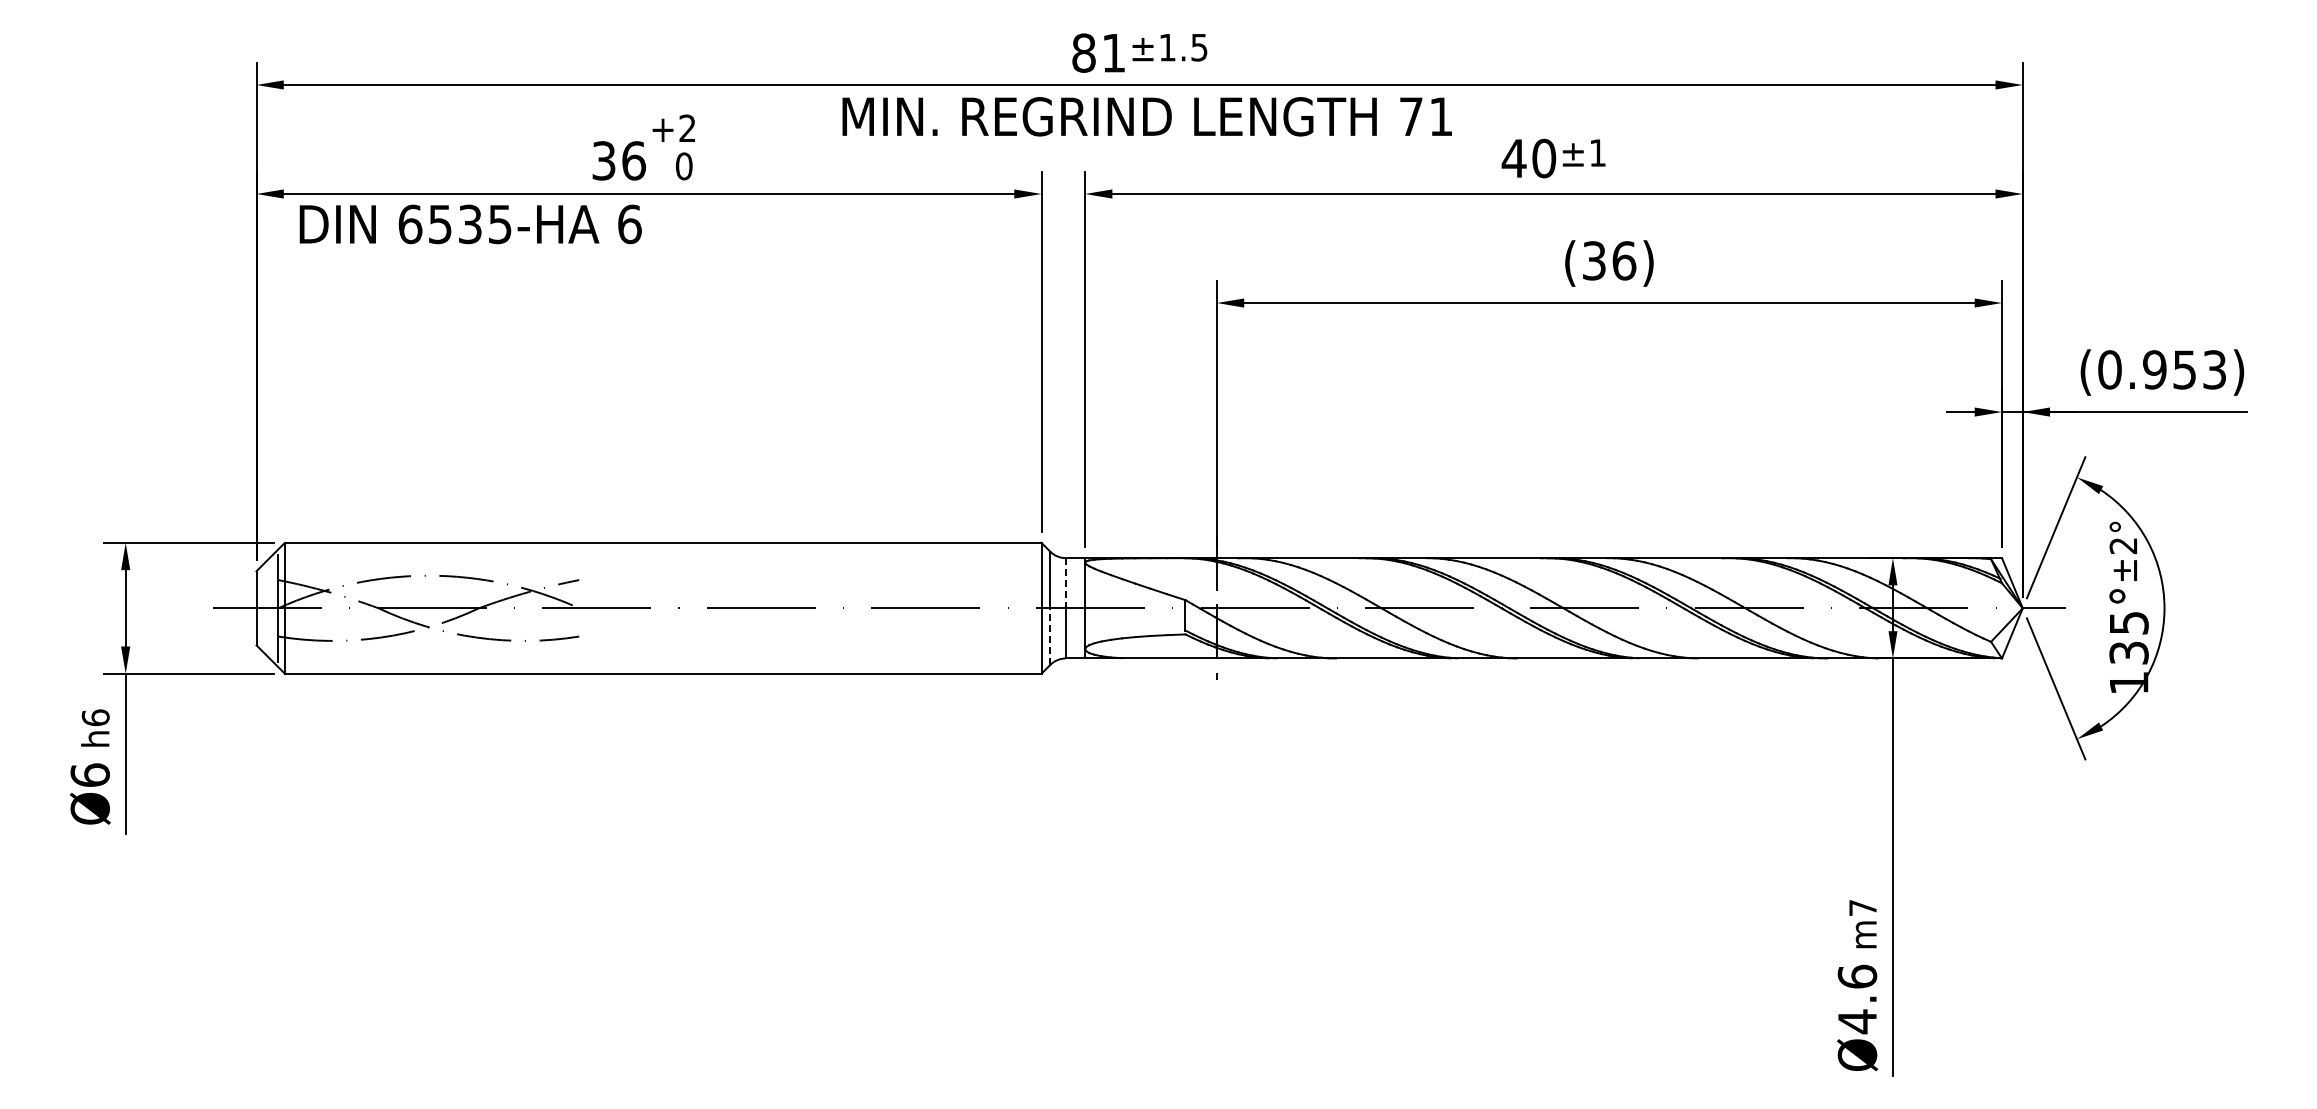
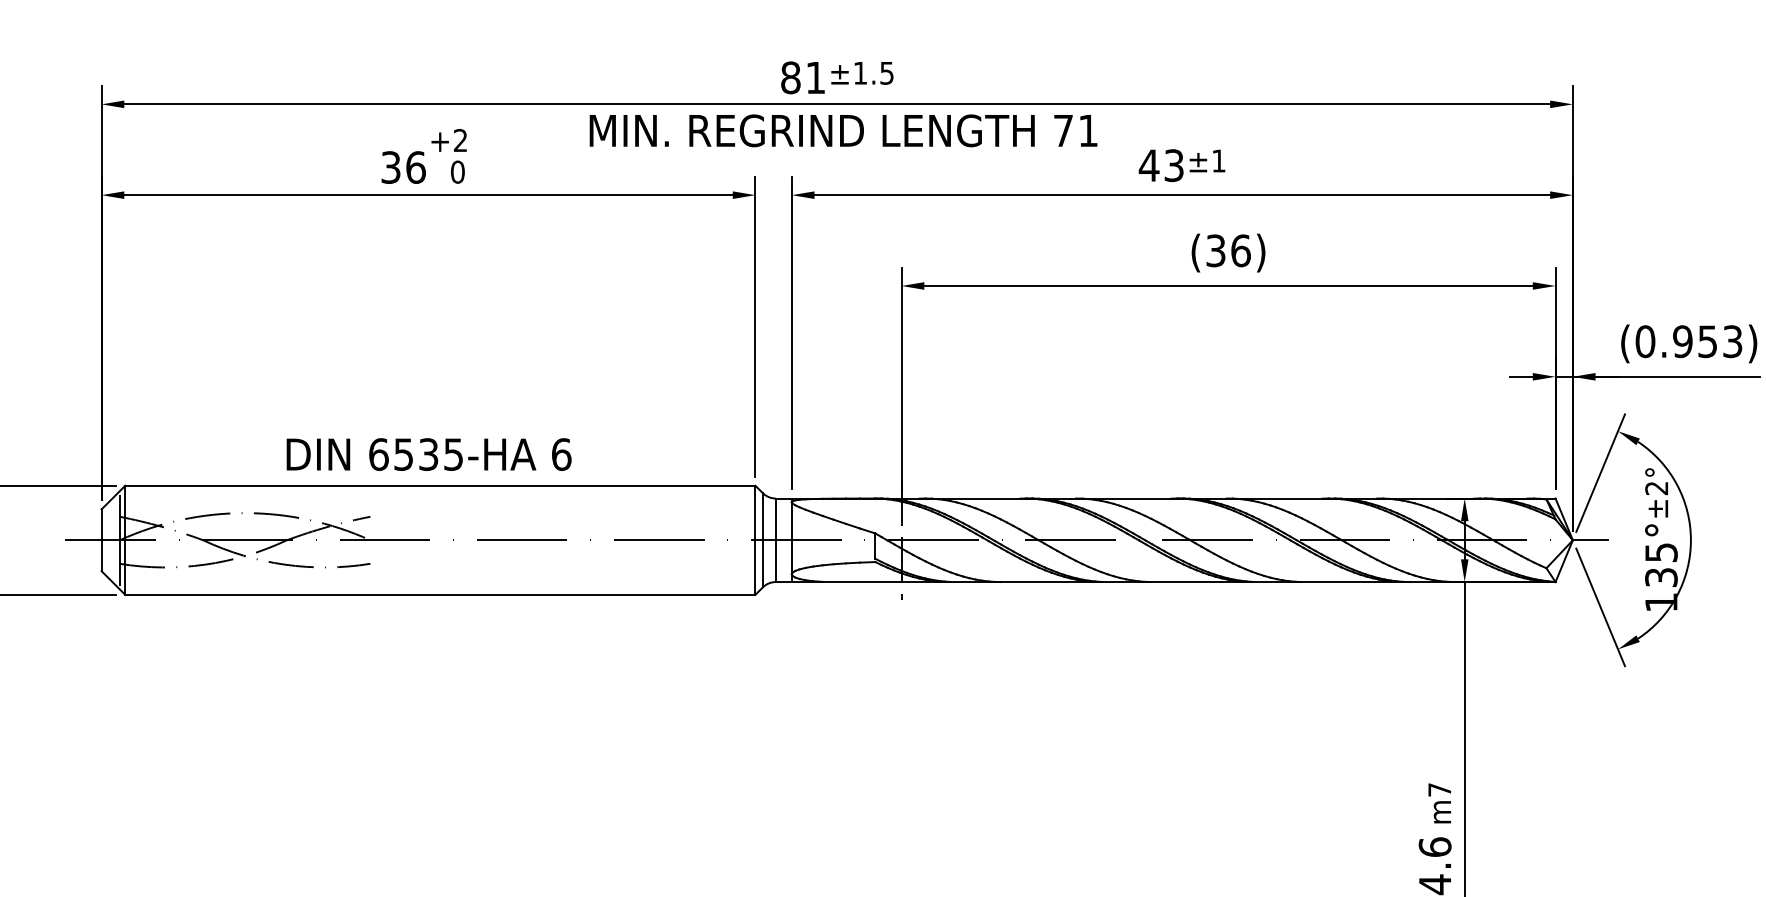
text: (1544, 158) -> (1174, 165), 40 -> 43
text: (470, 224) -> (428, 454), moved
line: (1065, 583) -> (775, 519), dashed -> solid
line: (1050, 636) -> (762, 563), dashed -> solid

